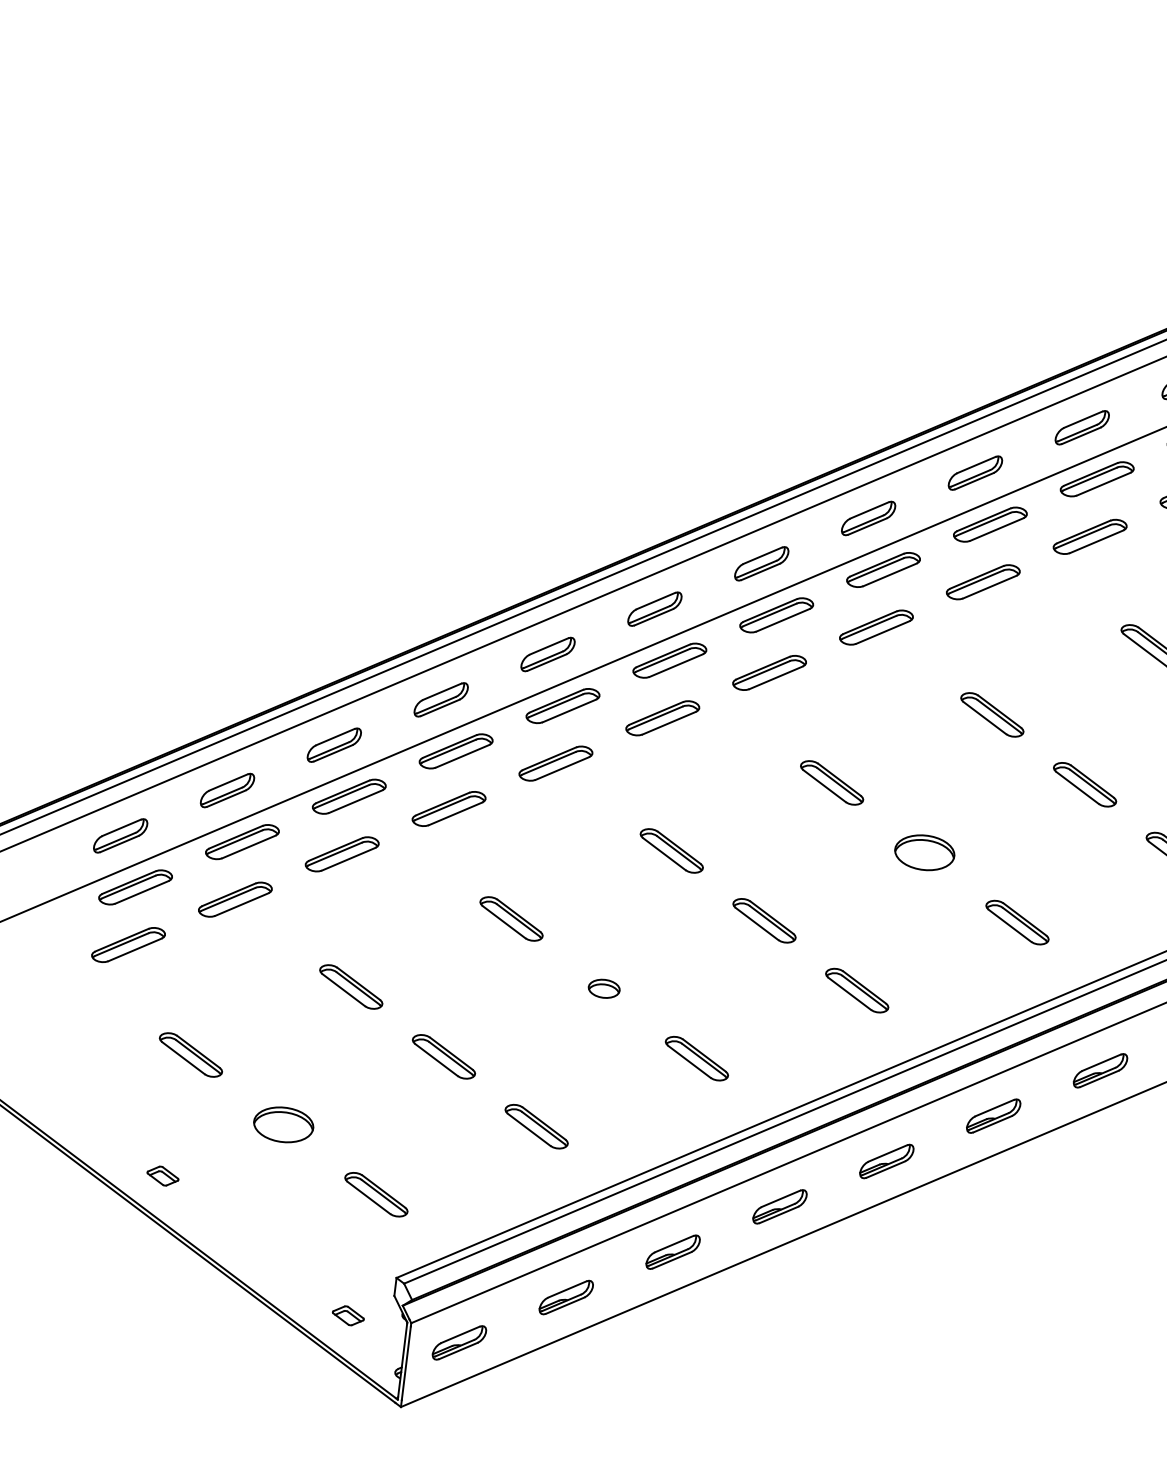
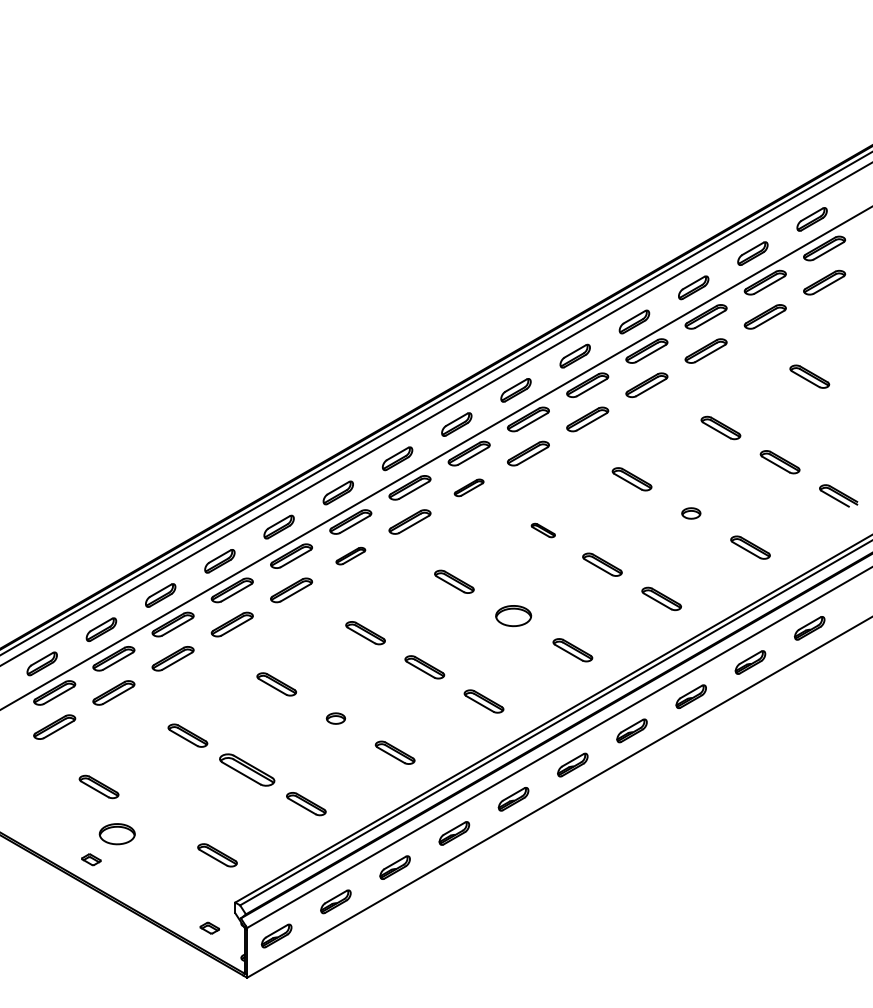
part: (875, 626) -> (468, 487), size x0.7
part: (992, 714) -> (543, 530), size x0.6
part: (662, 717) -> (350, 555), size x0.7
part: (442, 1056) -> (246, 769), size x1.4
part: (282, 1125) -> (116, 834), moved

